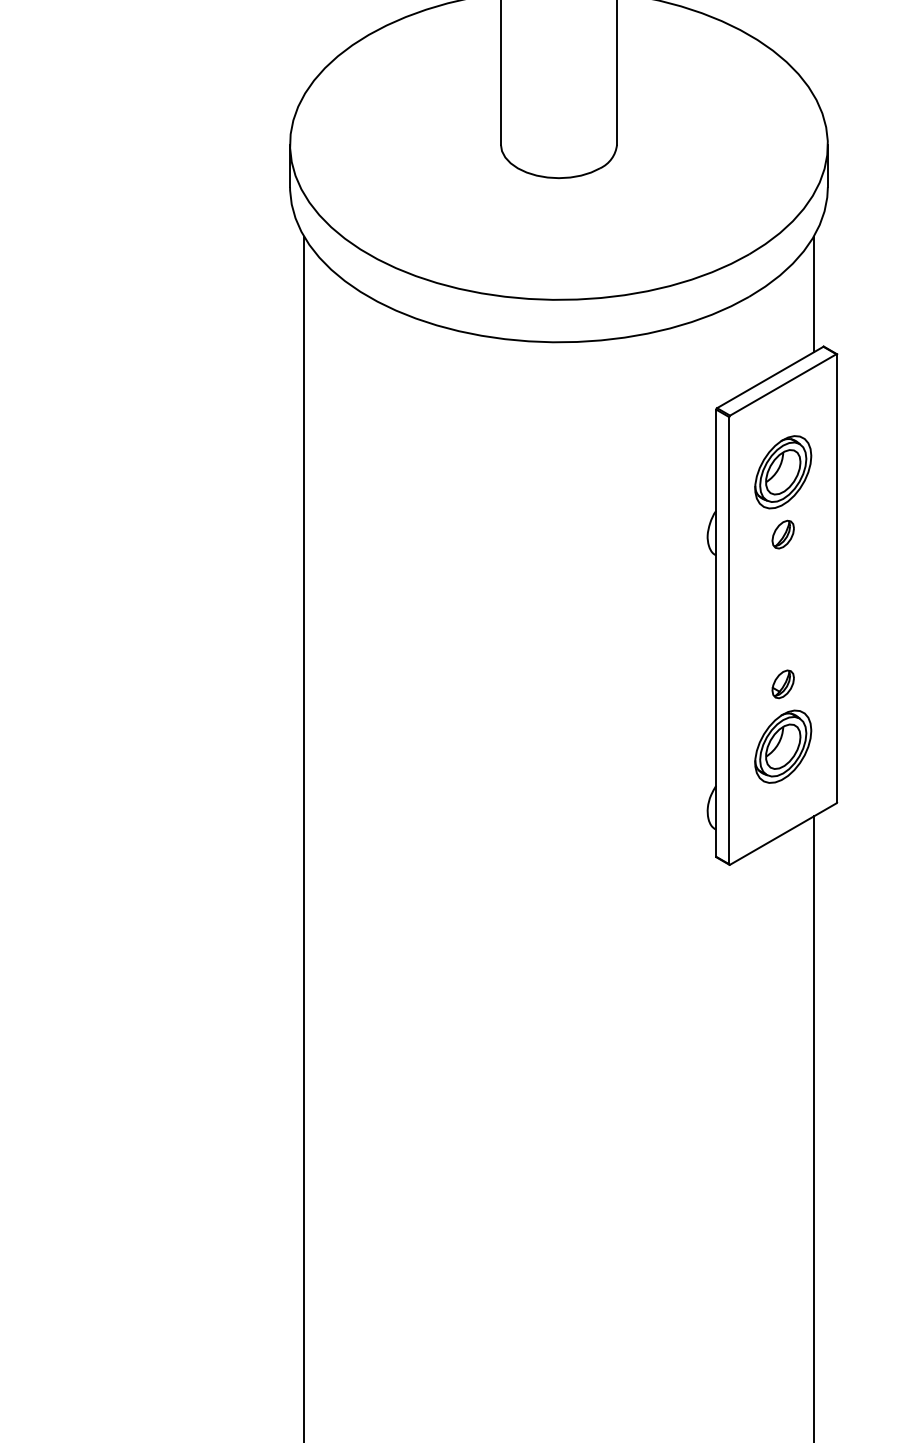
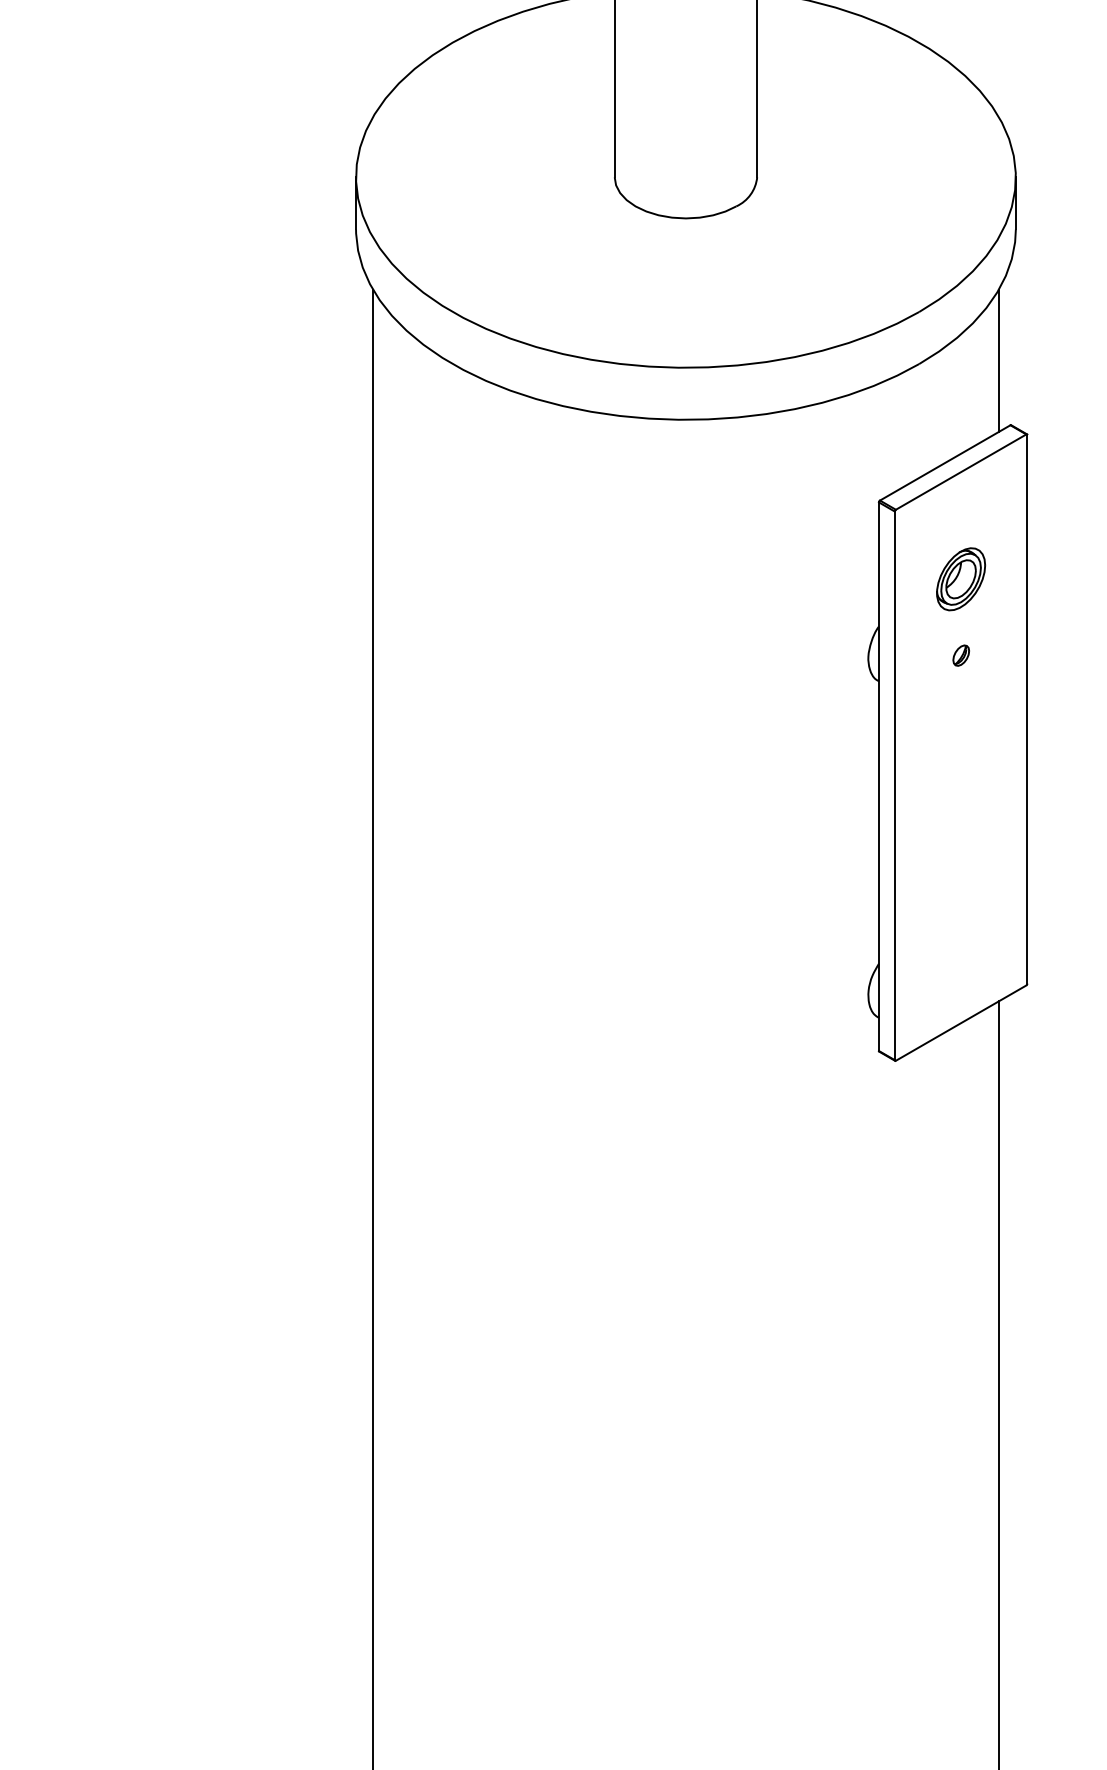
part: (782, 472) -> (960, 579), size x0.7
part: (783, 534) -> (961, 655), size x0.6
part: (783, 684) -> (961, 839), removed
part: (782, 746) -> (960, 915), removed

